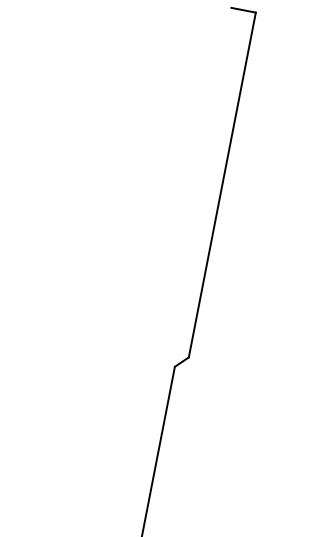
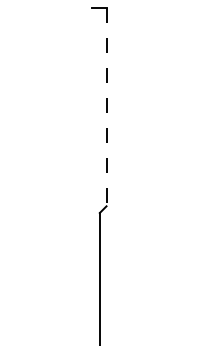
line: (222, 185) -> (106, 107), solid -> dashed

